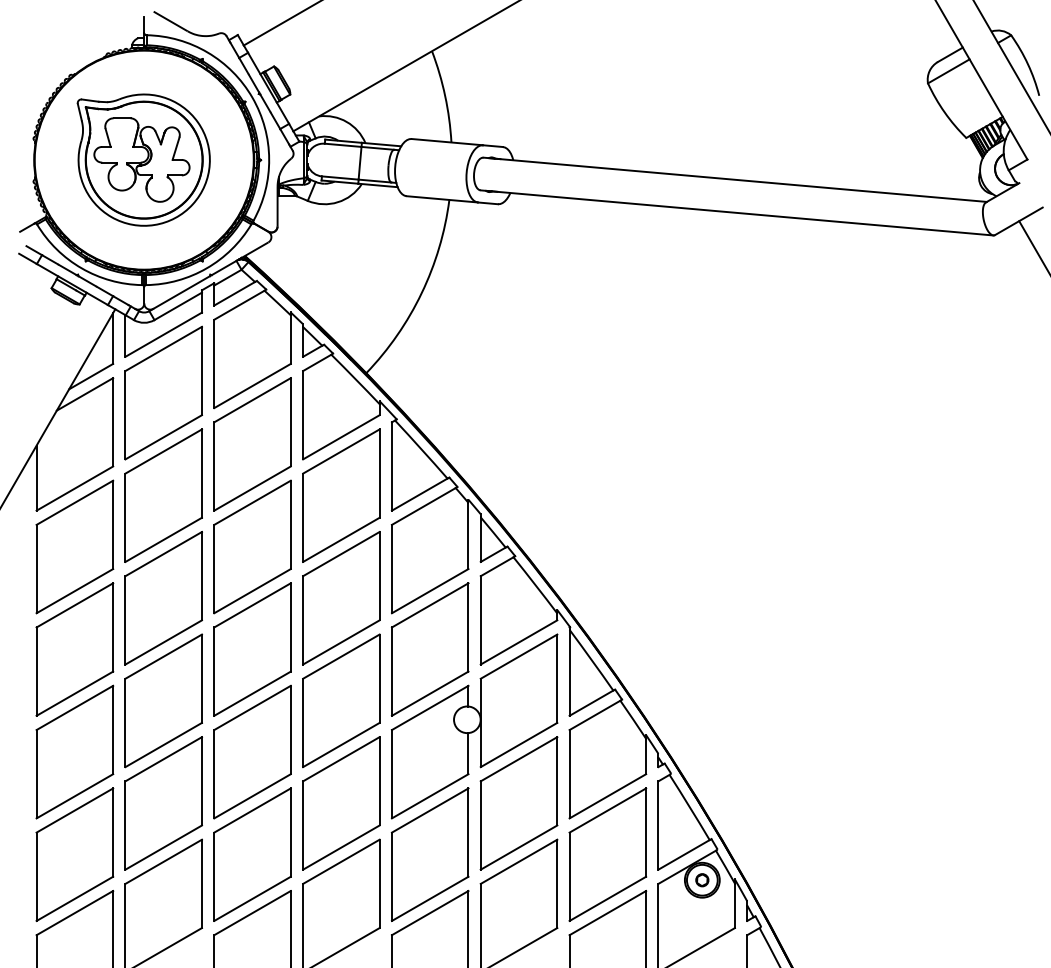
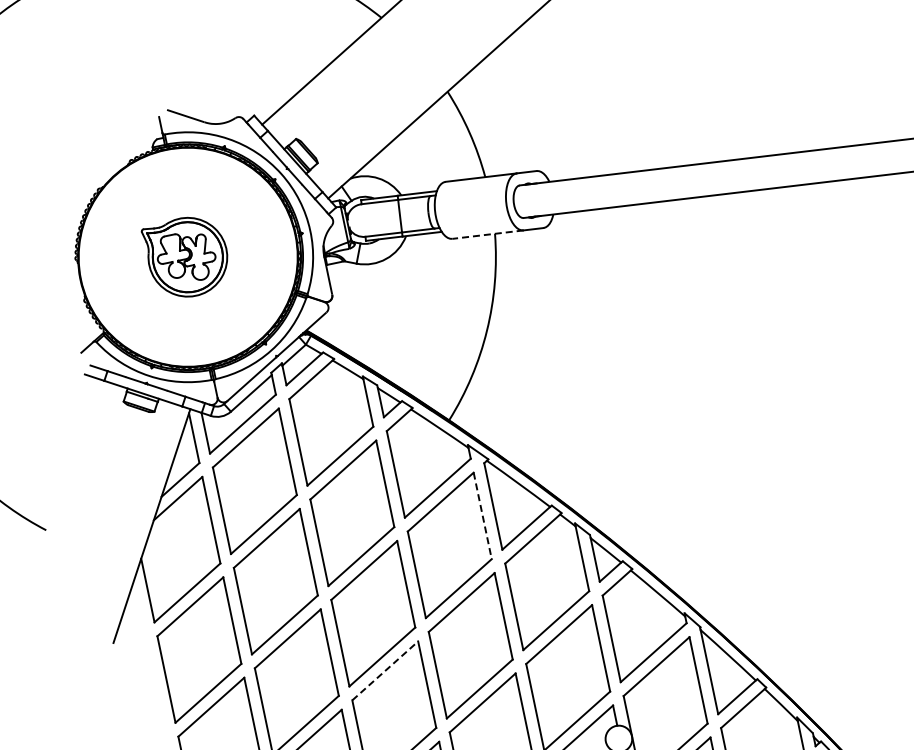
part: (143, 159) -> (187, 256), size x0.6
line: (442, 199) -> (488, 234), solid -> dashed
line: (379, 474) -> (482, 516), solid -> dashed
line: (252, 605) -> (385, 671), solid -> dashed

